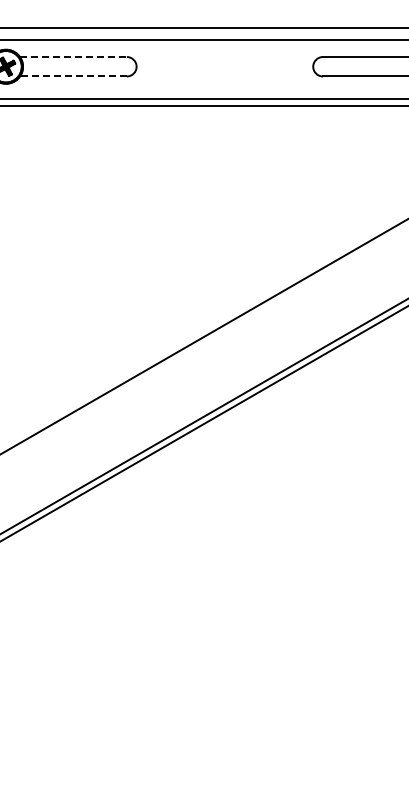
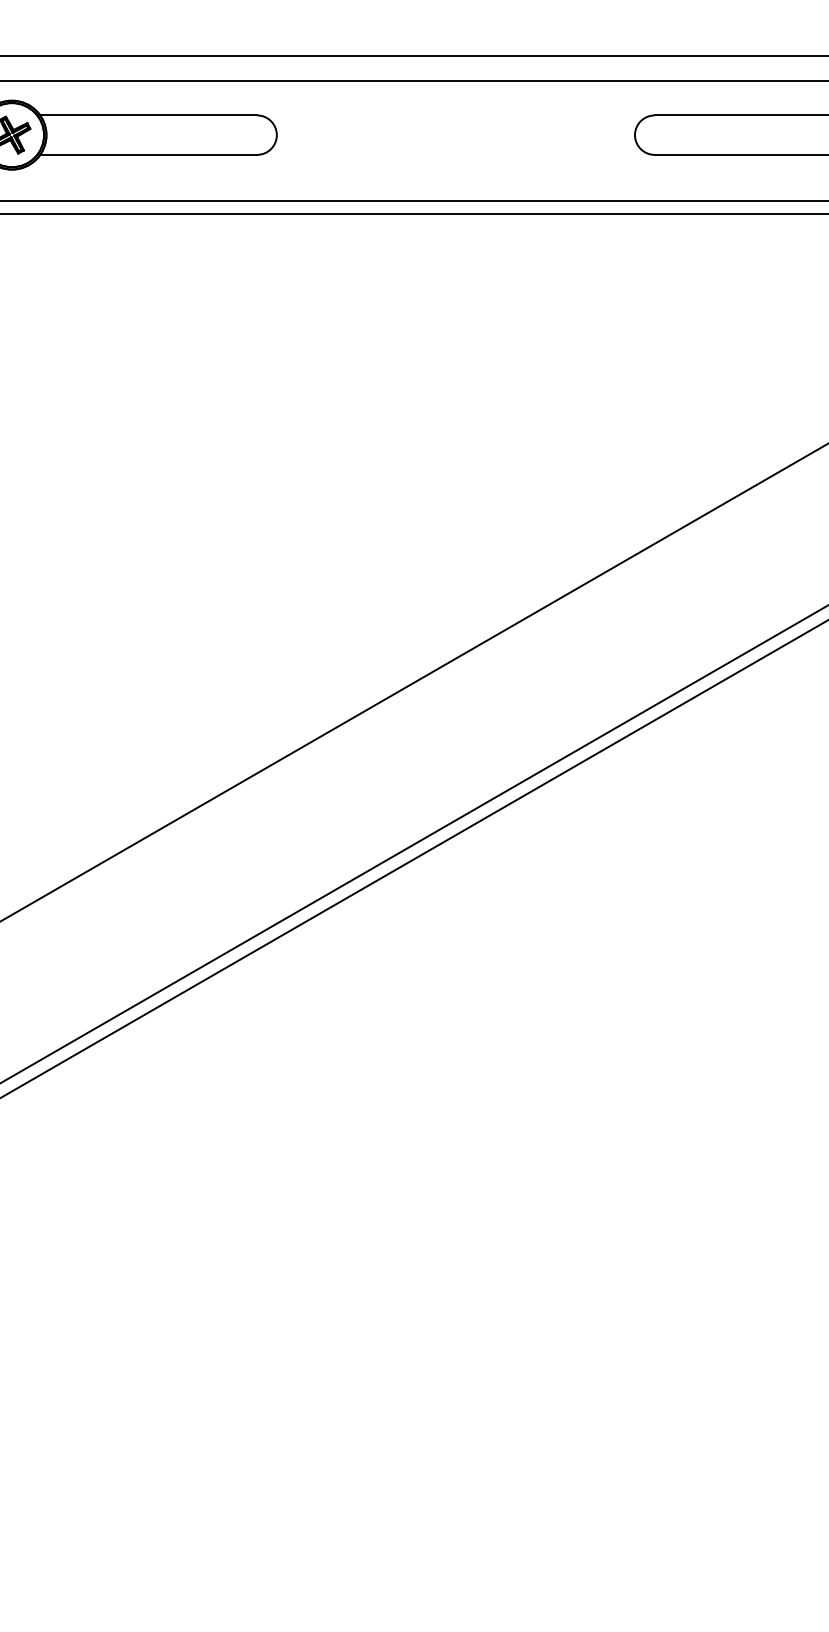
line: (73, 57) -> (148, 116), dashed -> solid
line: (72, 76) -> (146, 154), dashed -> solid

